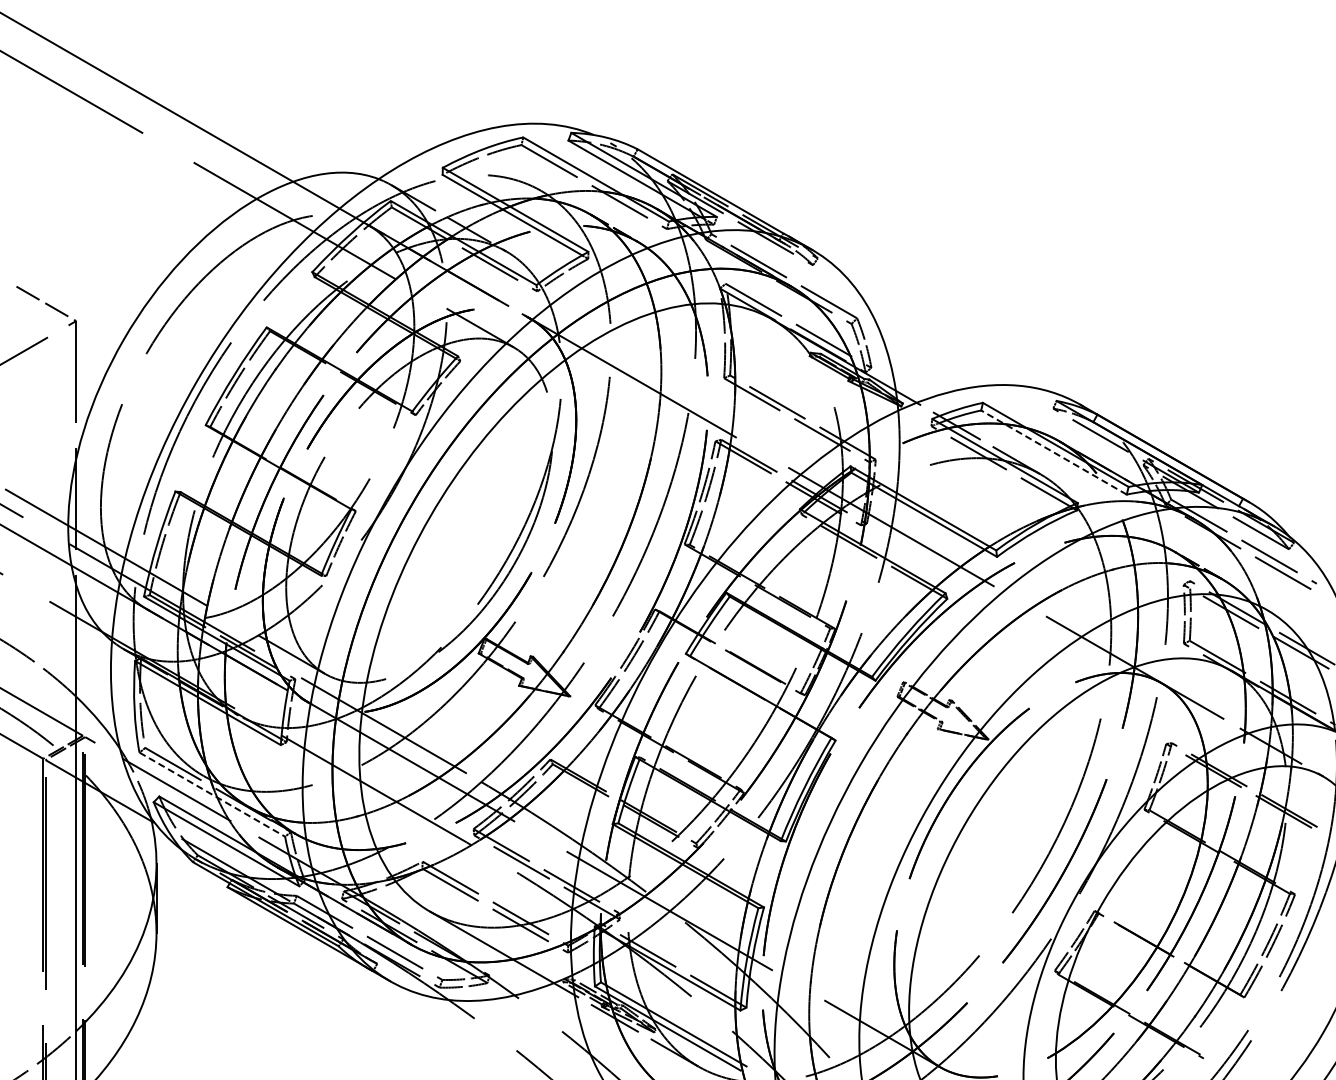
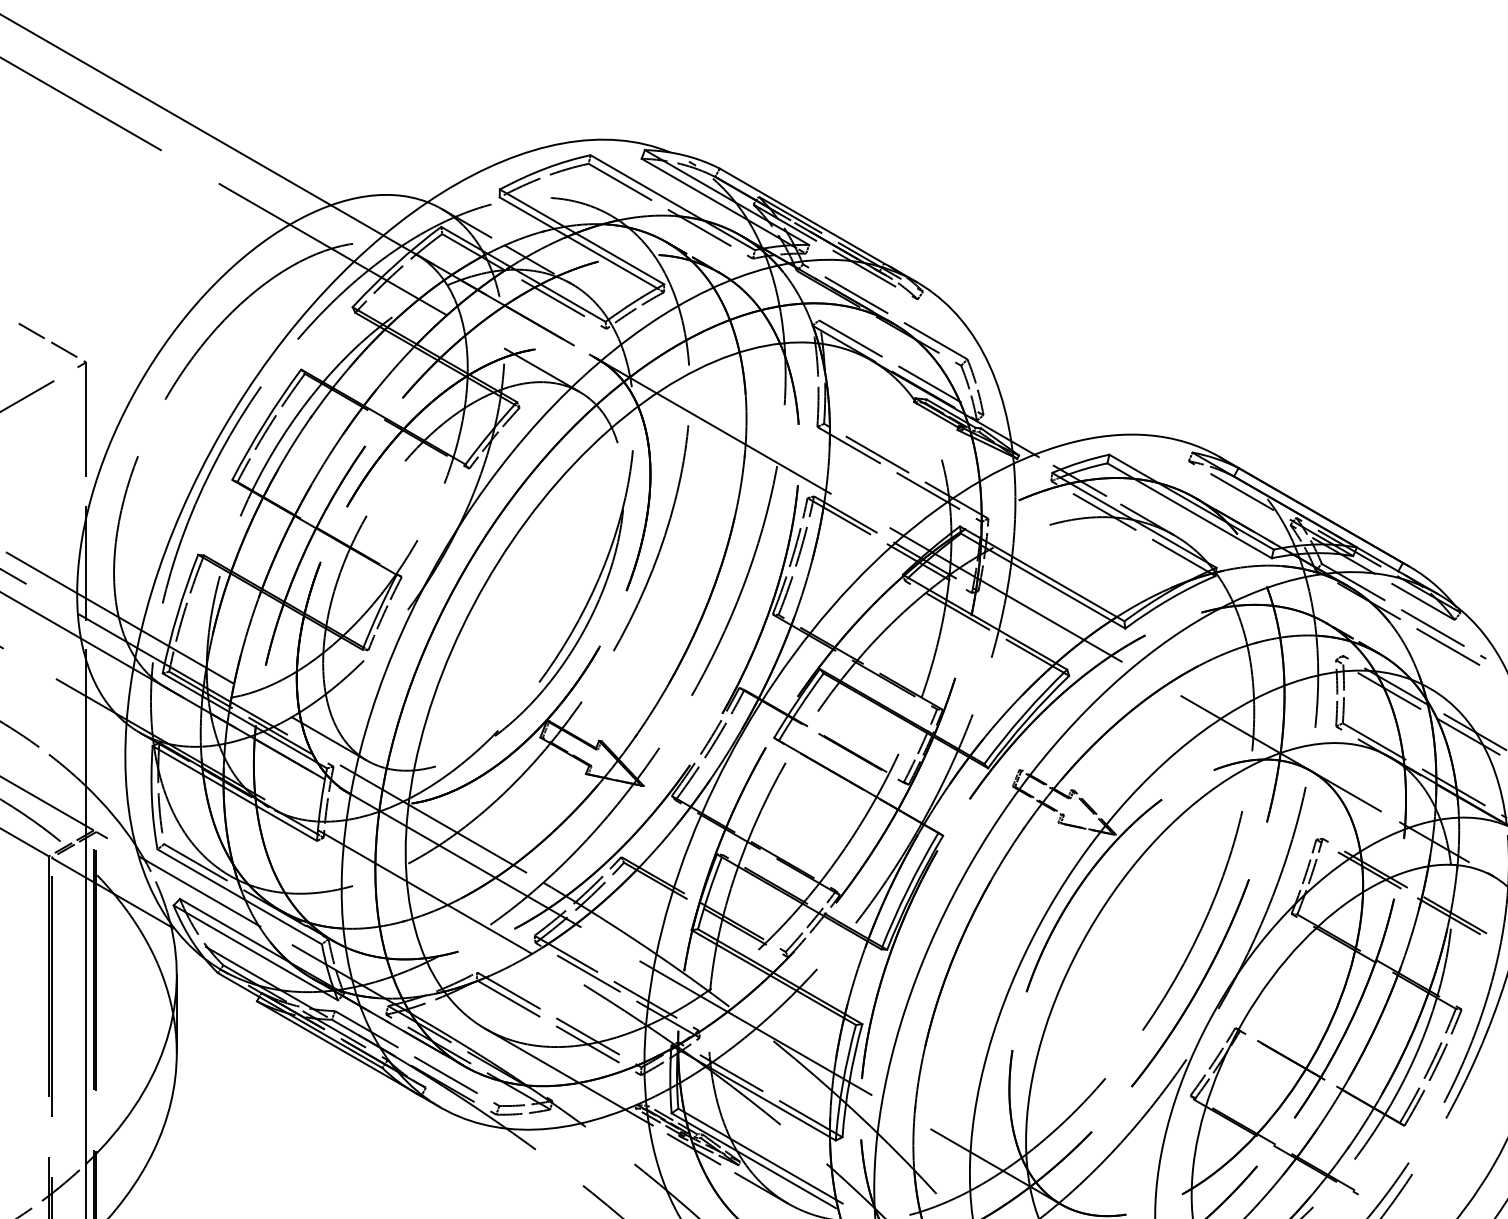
line: (1053, 452) -> (1189, 510), dashed -> solid
line: (212, 794) -> (239, 896), dashed -> solid

